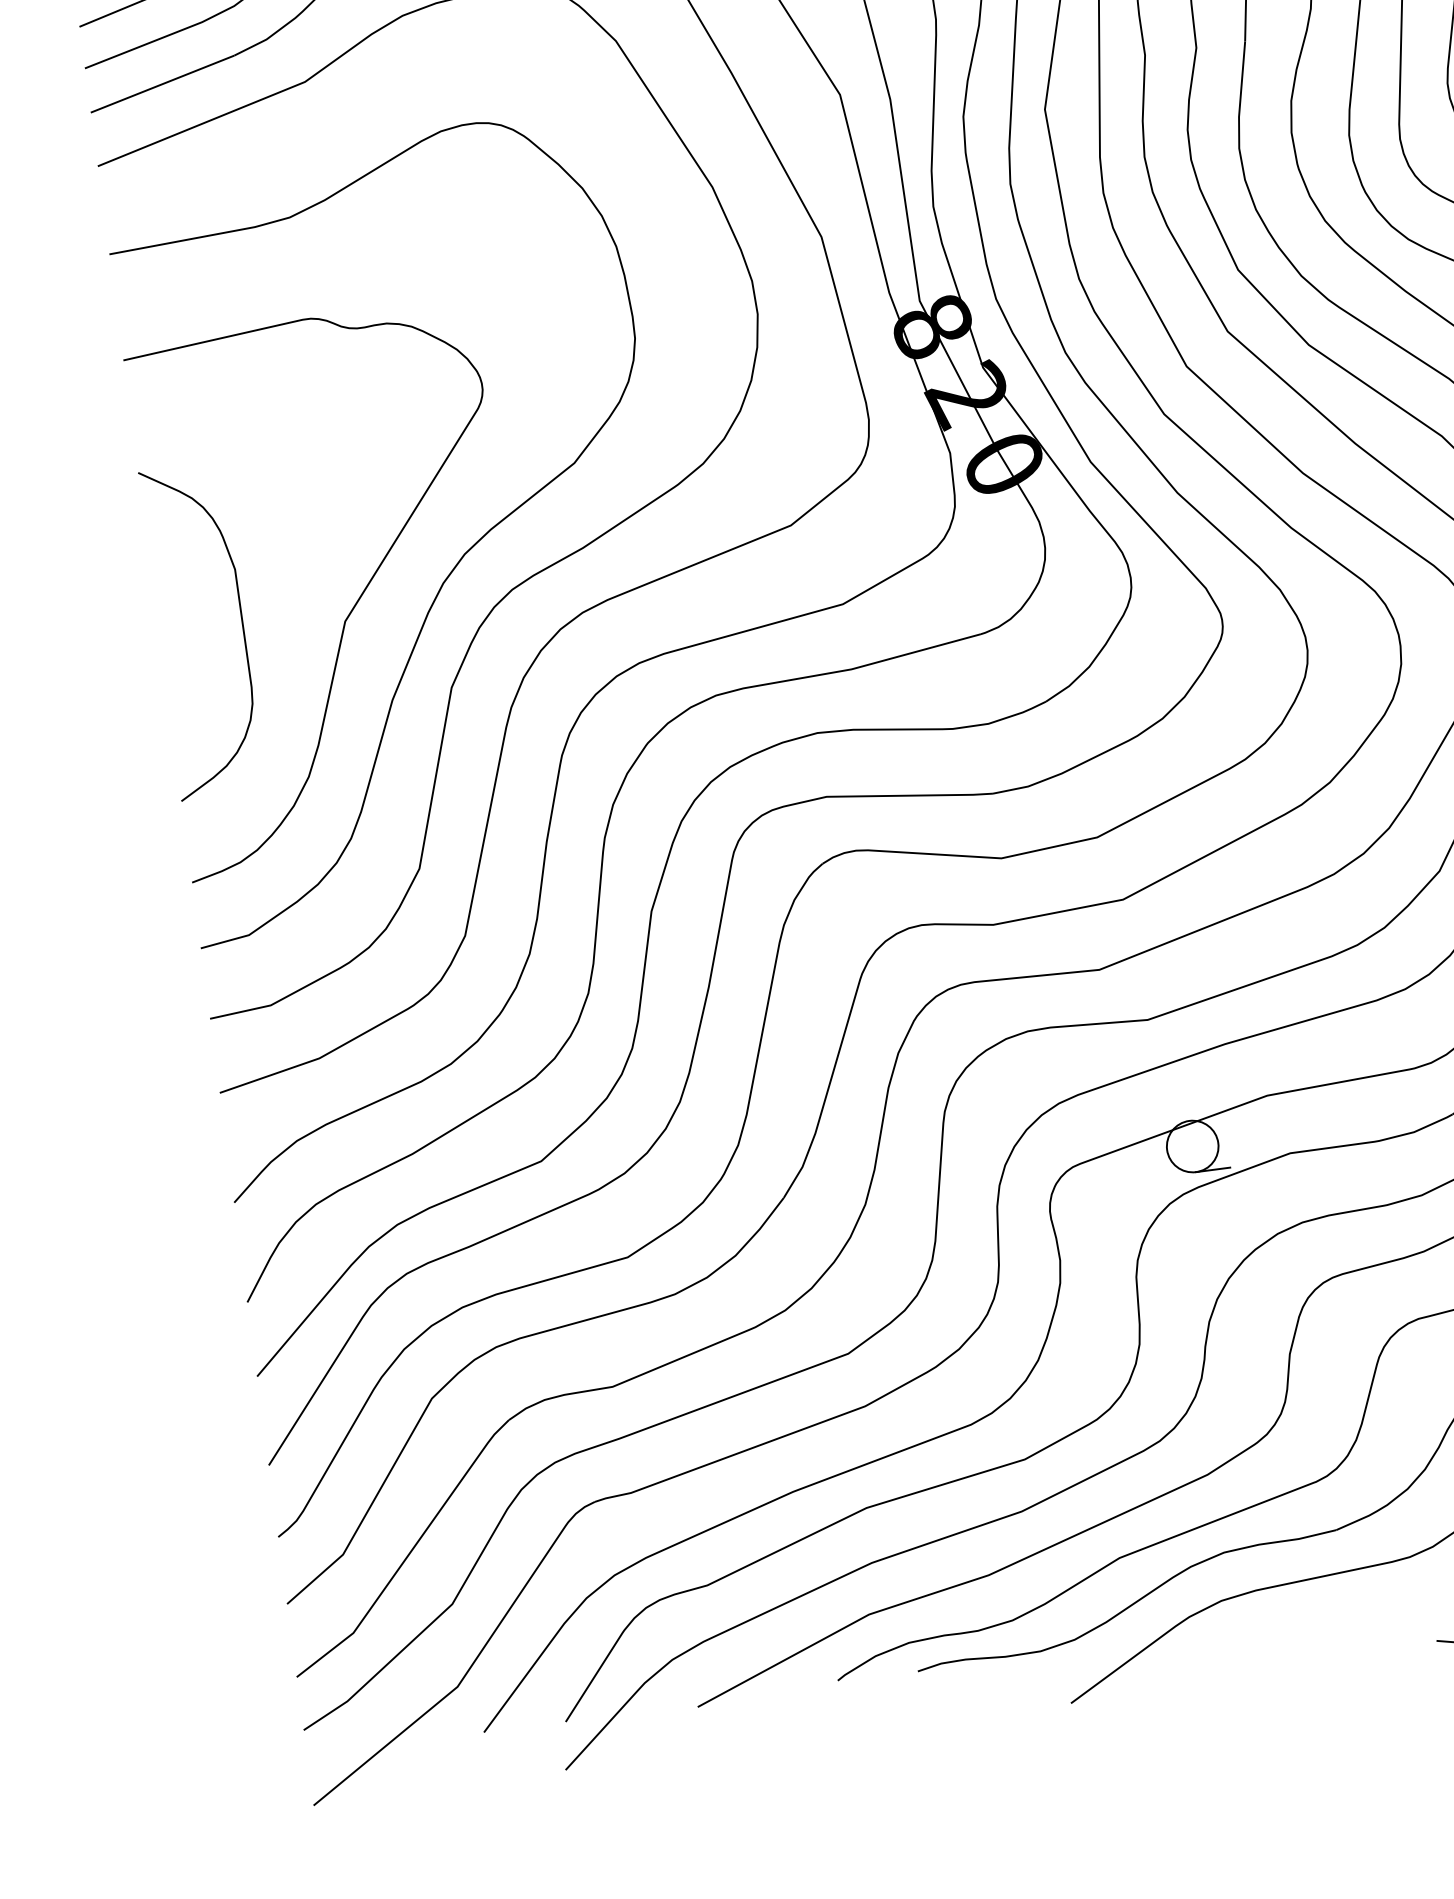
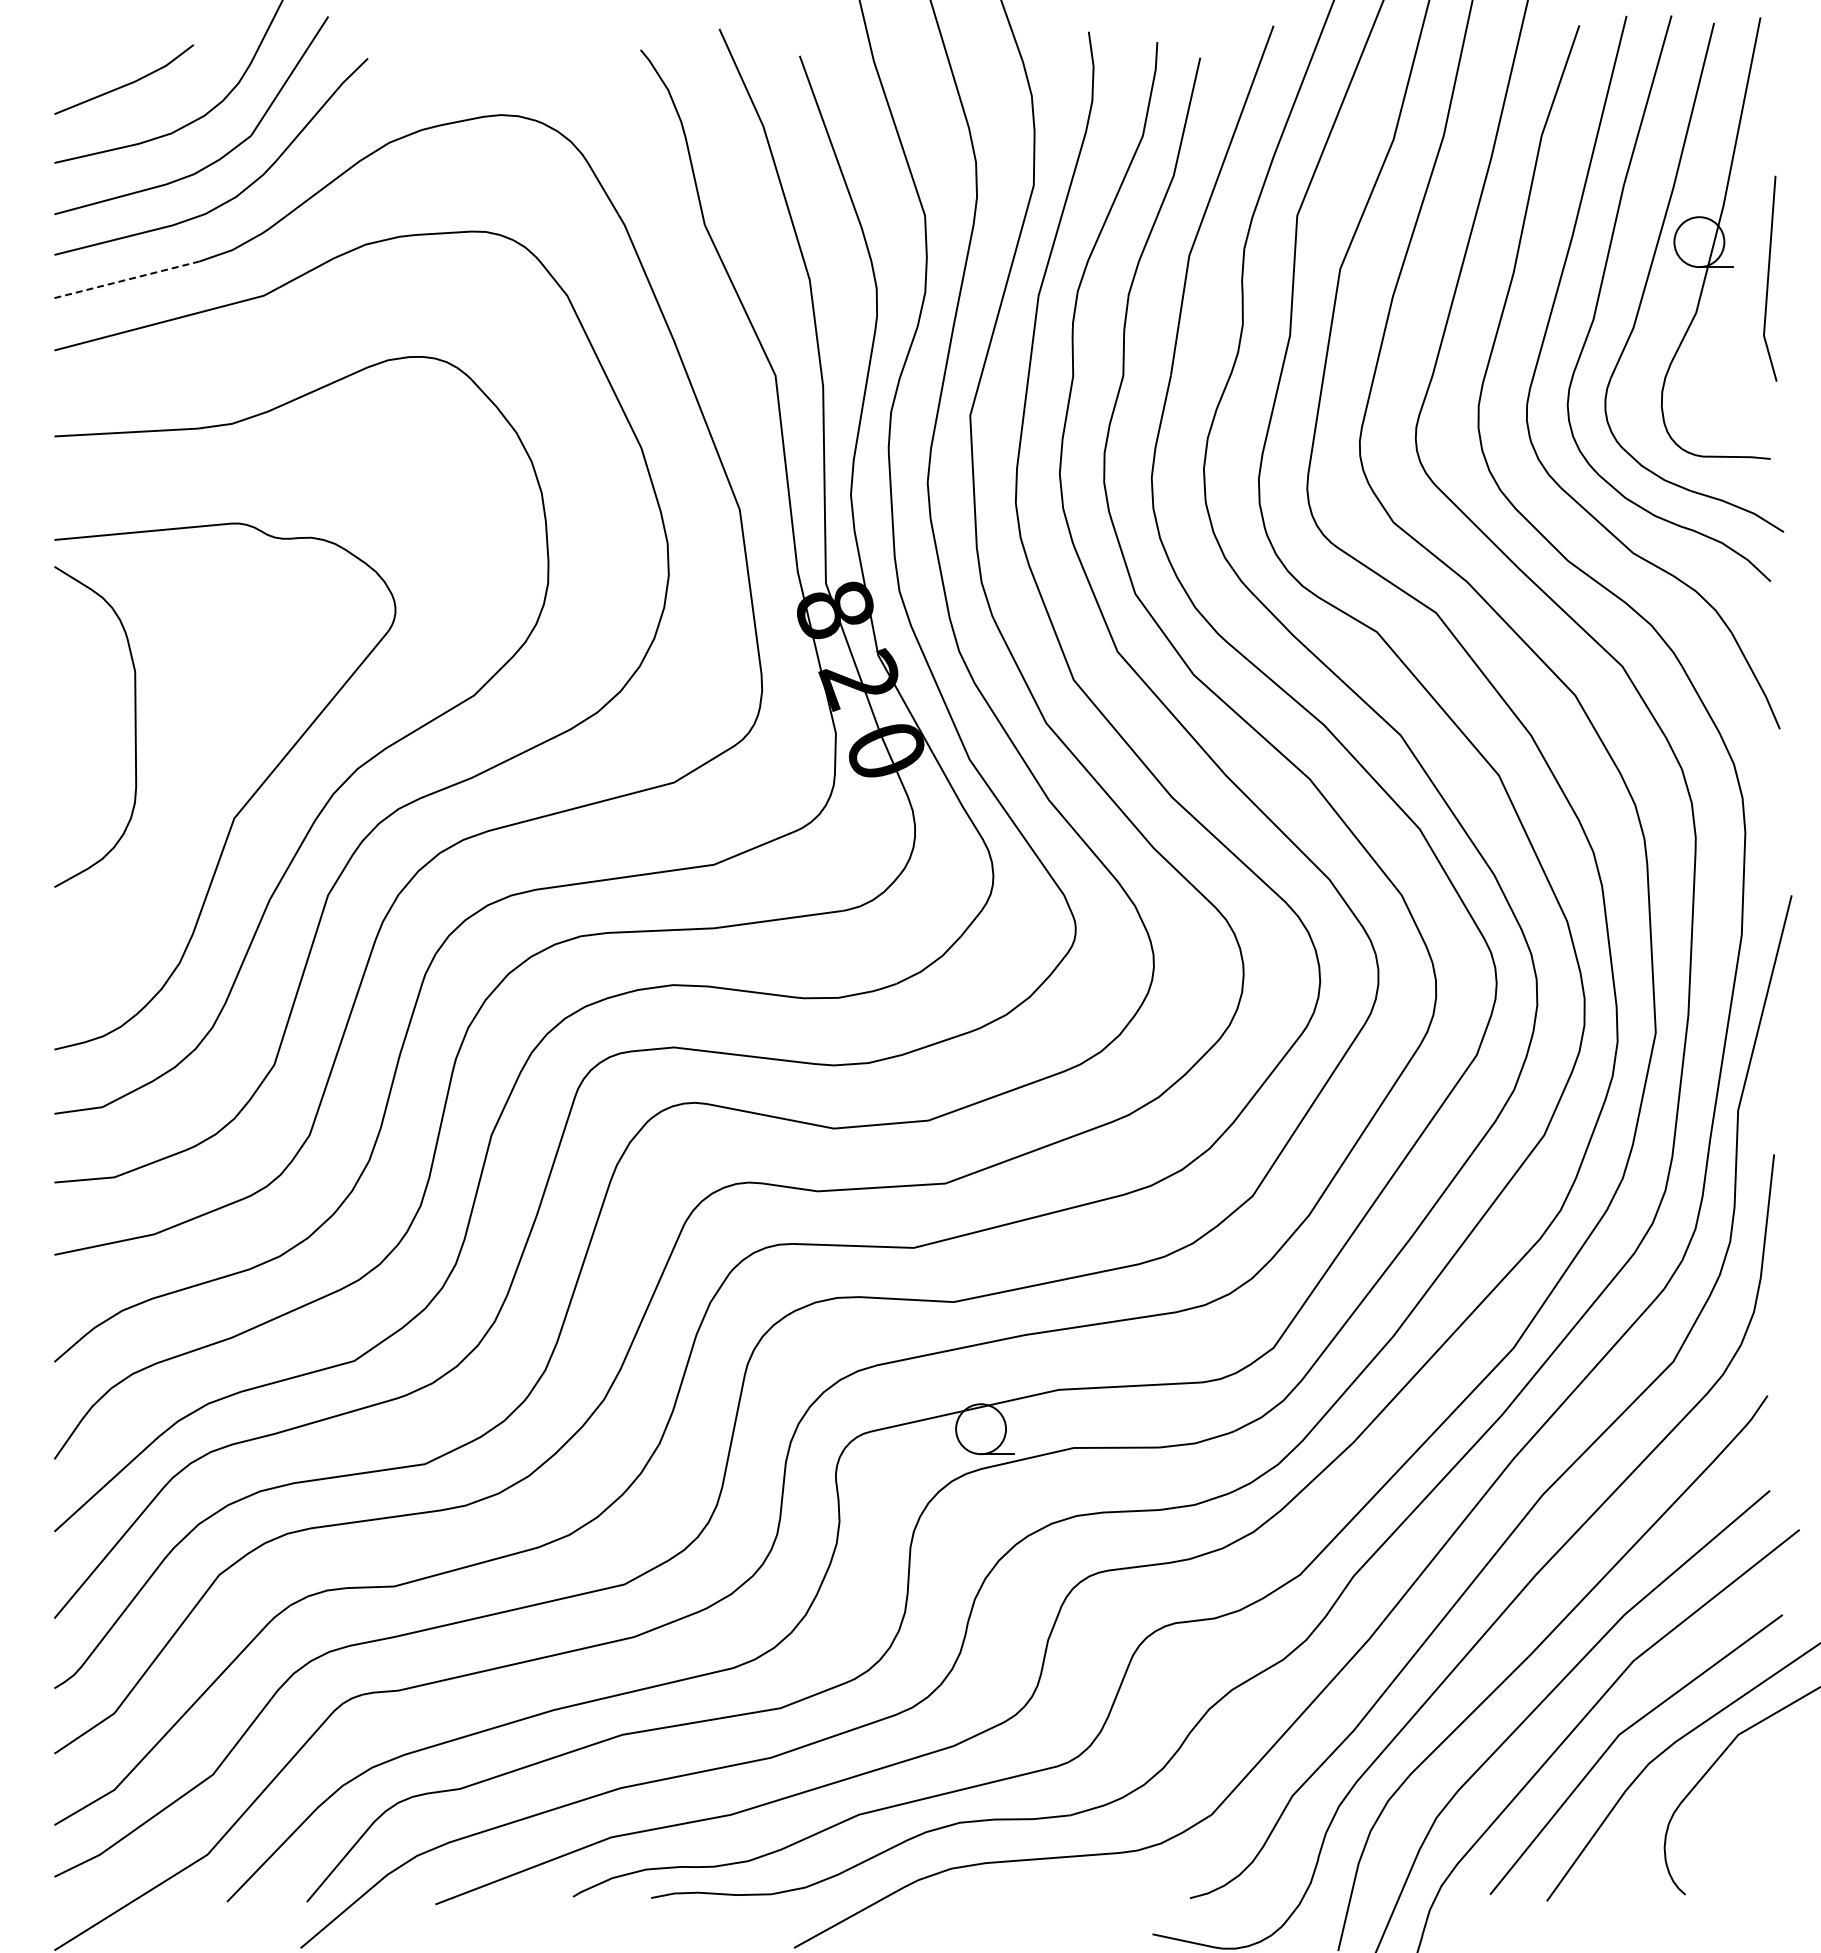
line: (162, 83) -> (126, 279), solid -> dashed
curve: (241, 625) -> (134, 726), moved

